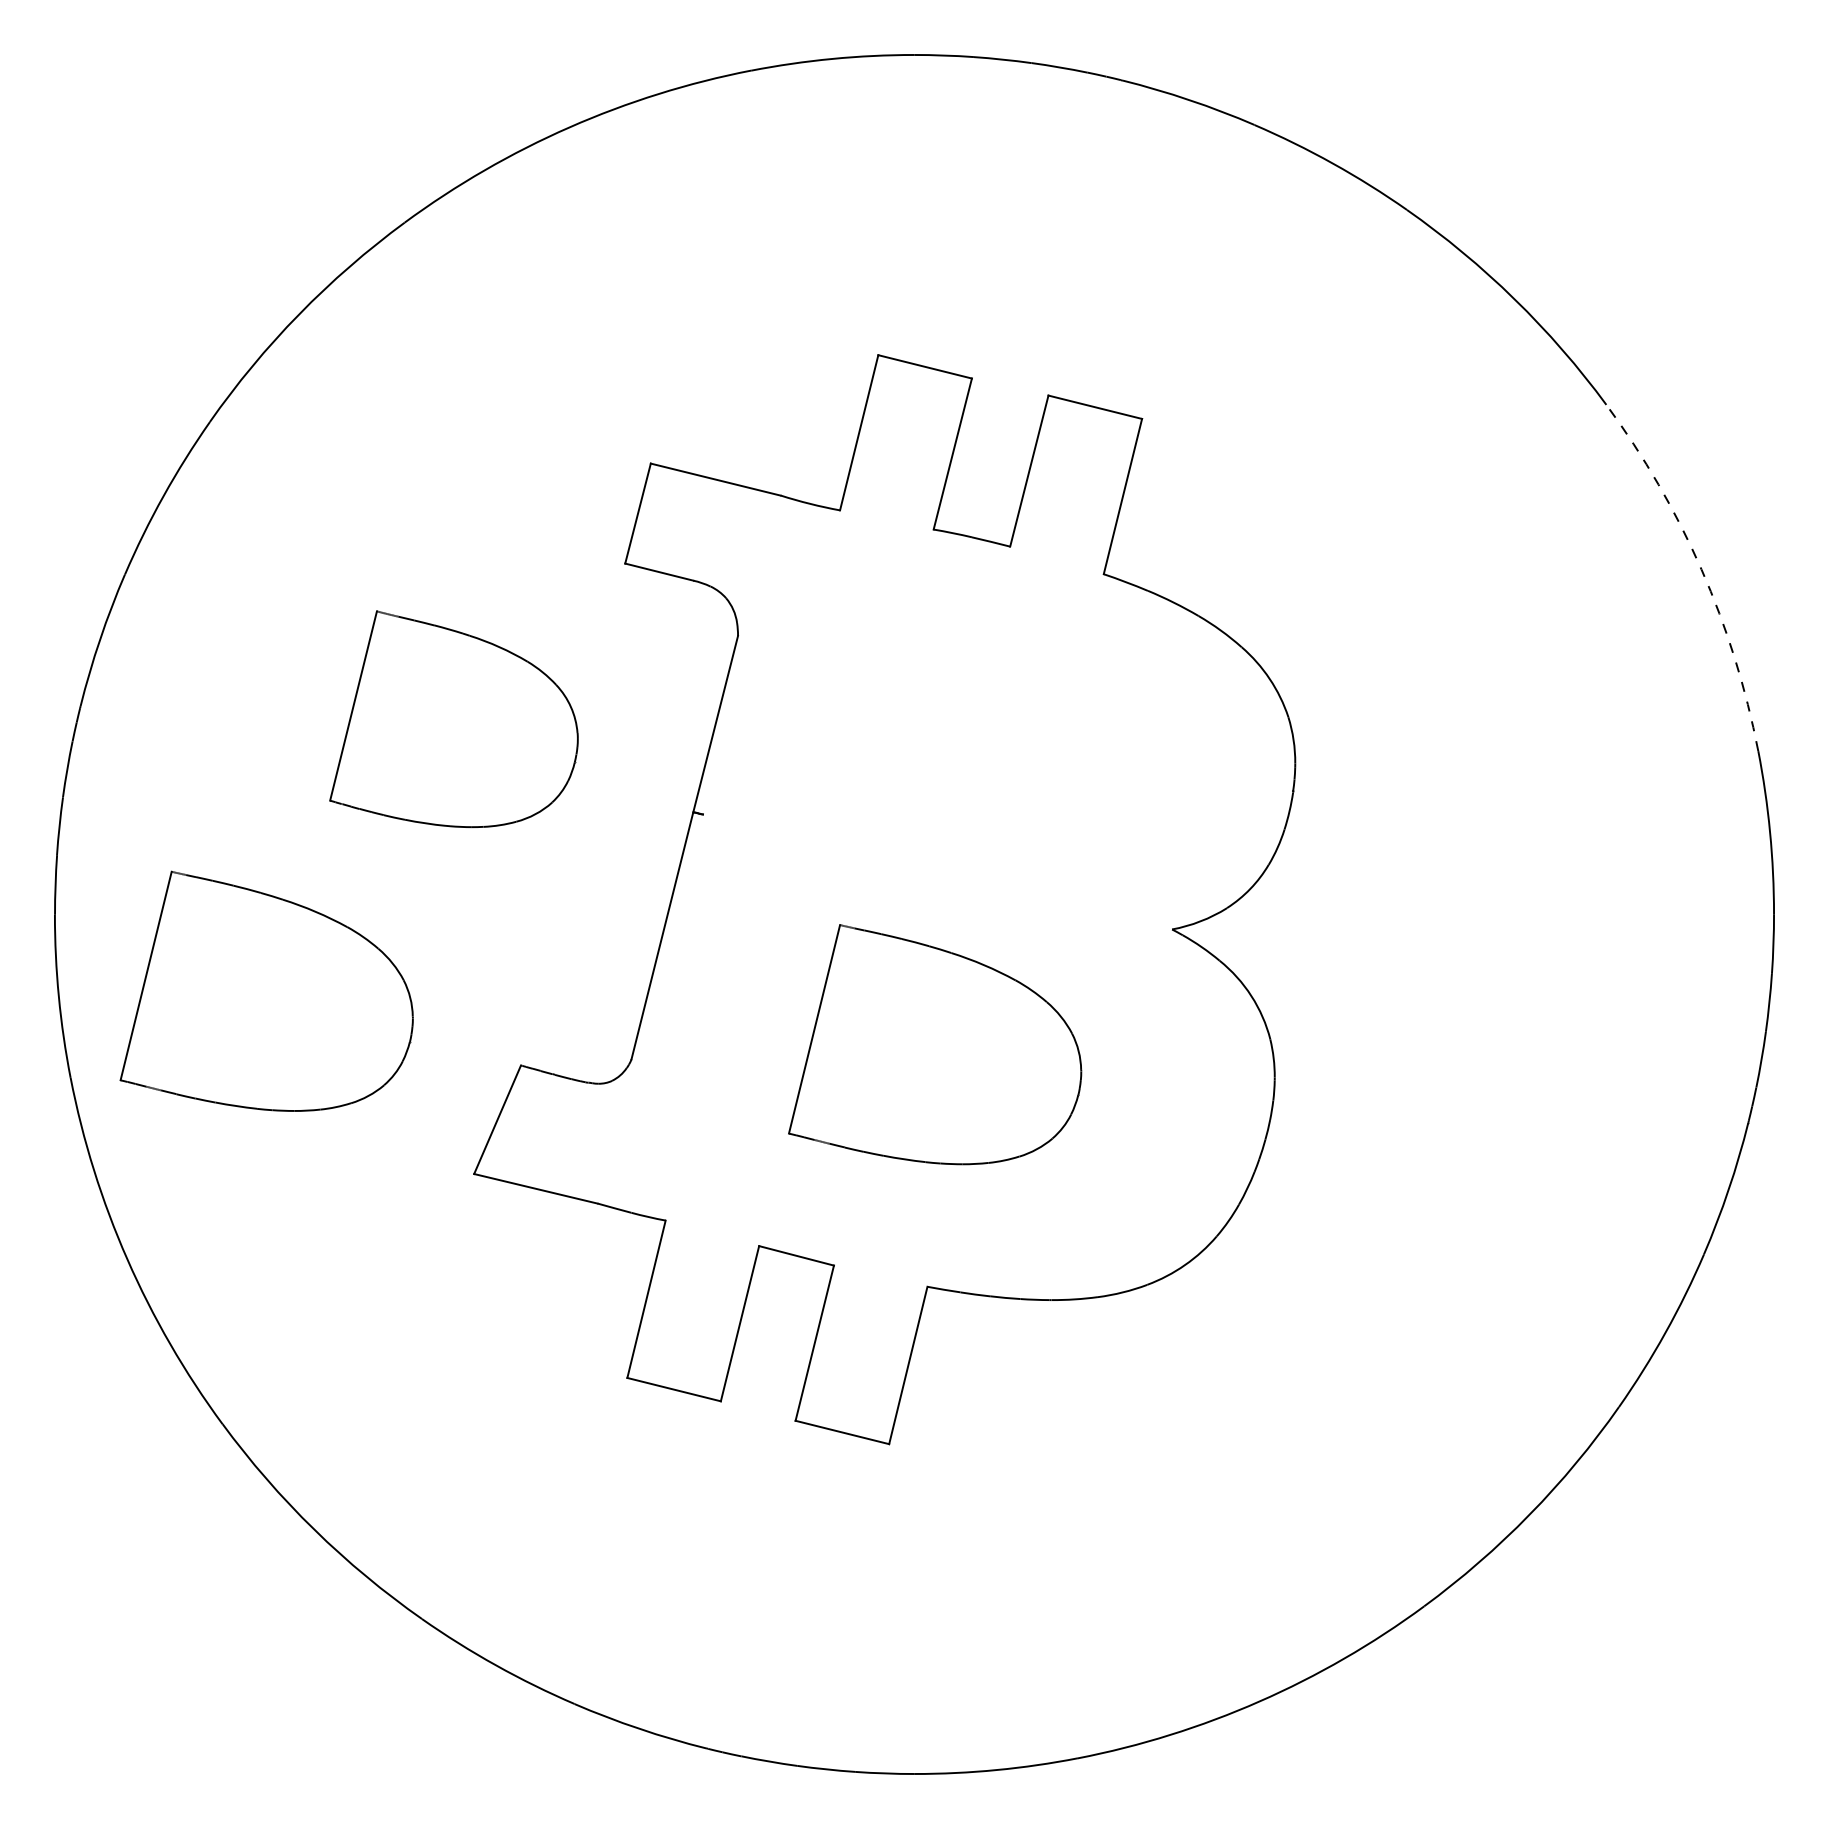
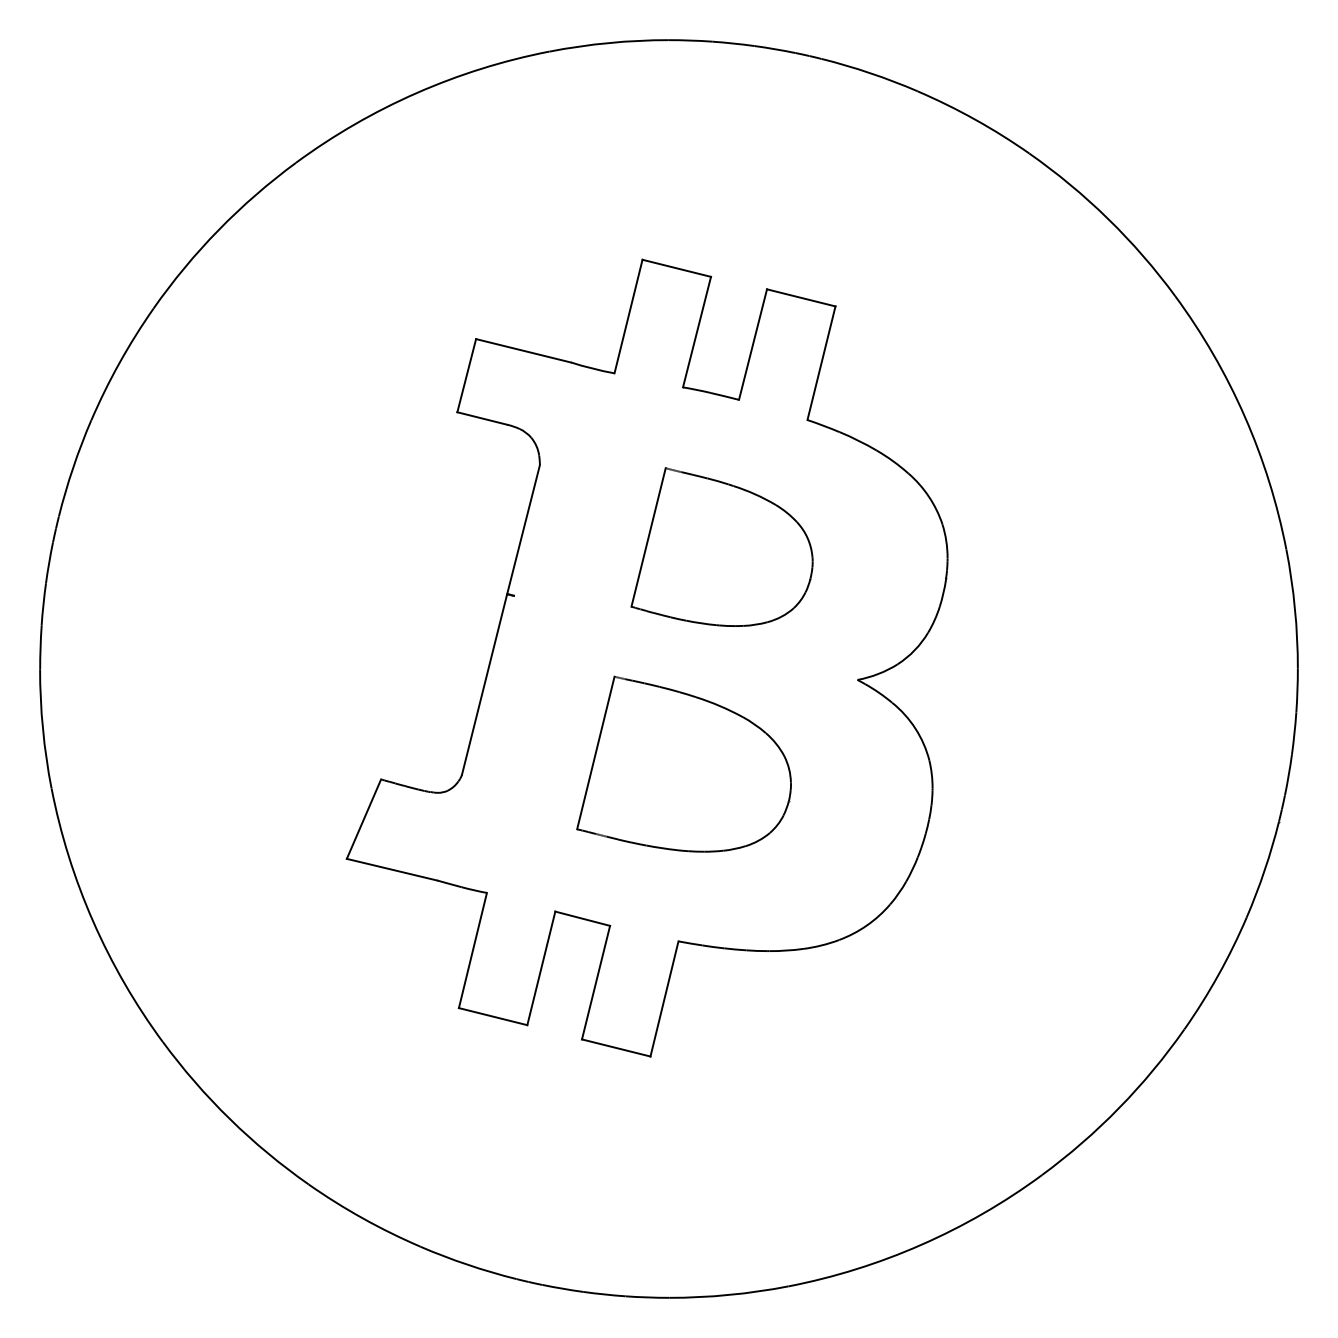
arc: (1701, 569) -> (1244, 416), dashed -> solid
part: (453, 718) -> (721, 546), moved
part: (265, 990) -> (194, 724), removed

